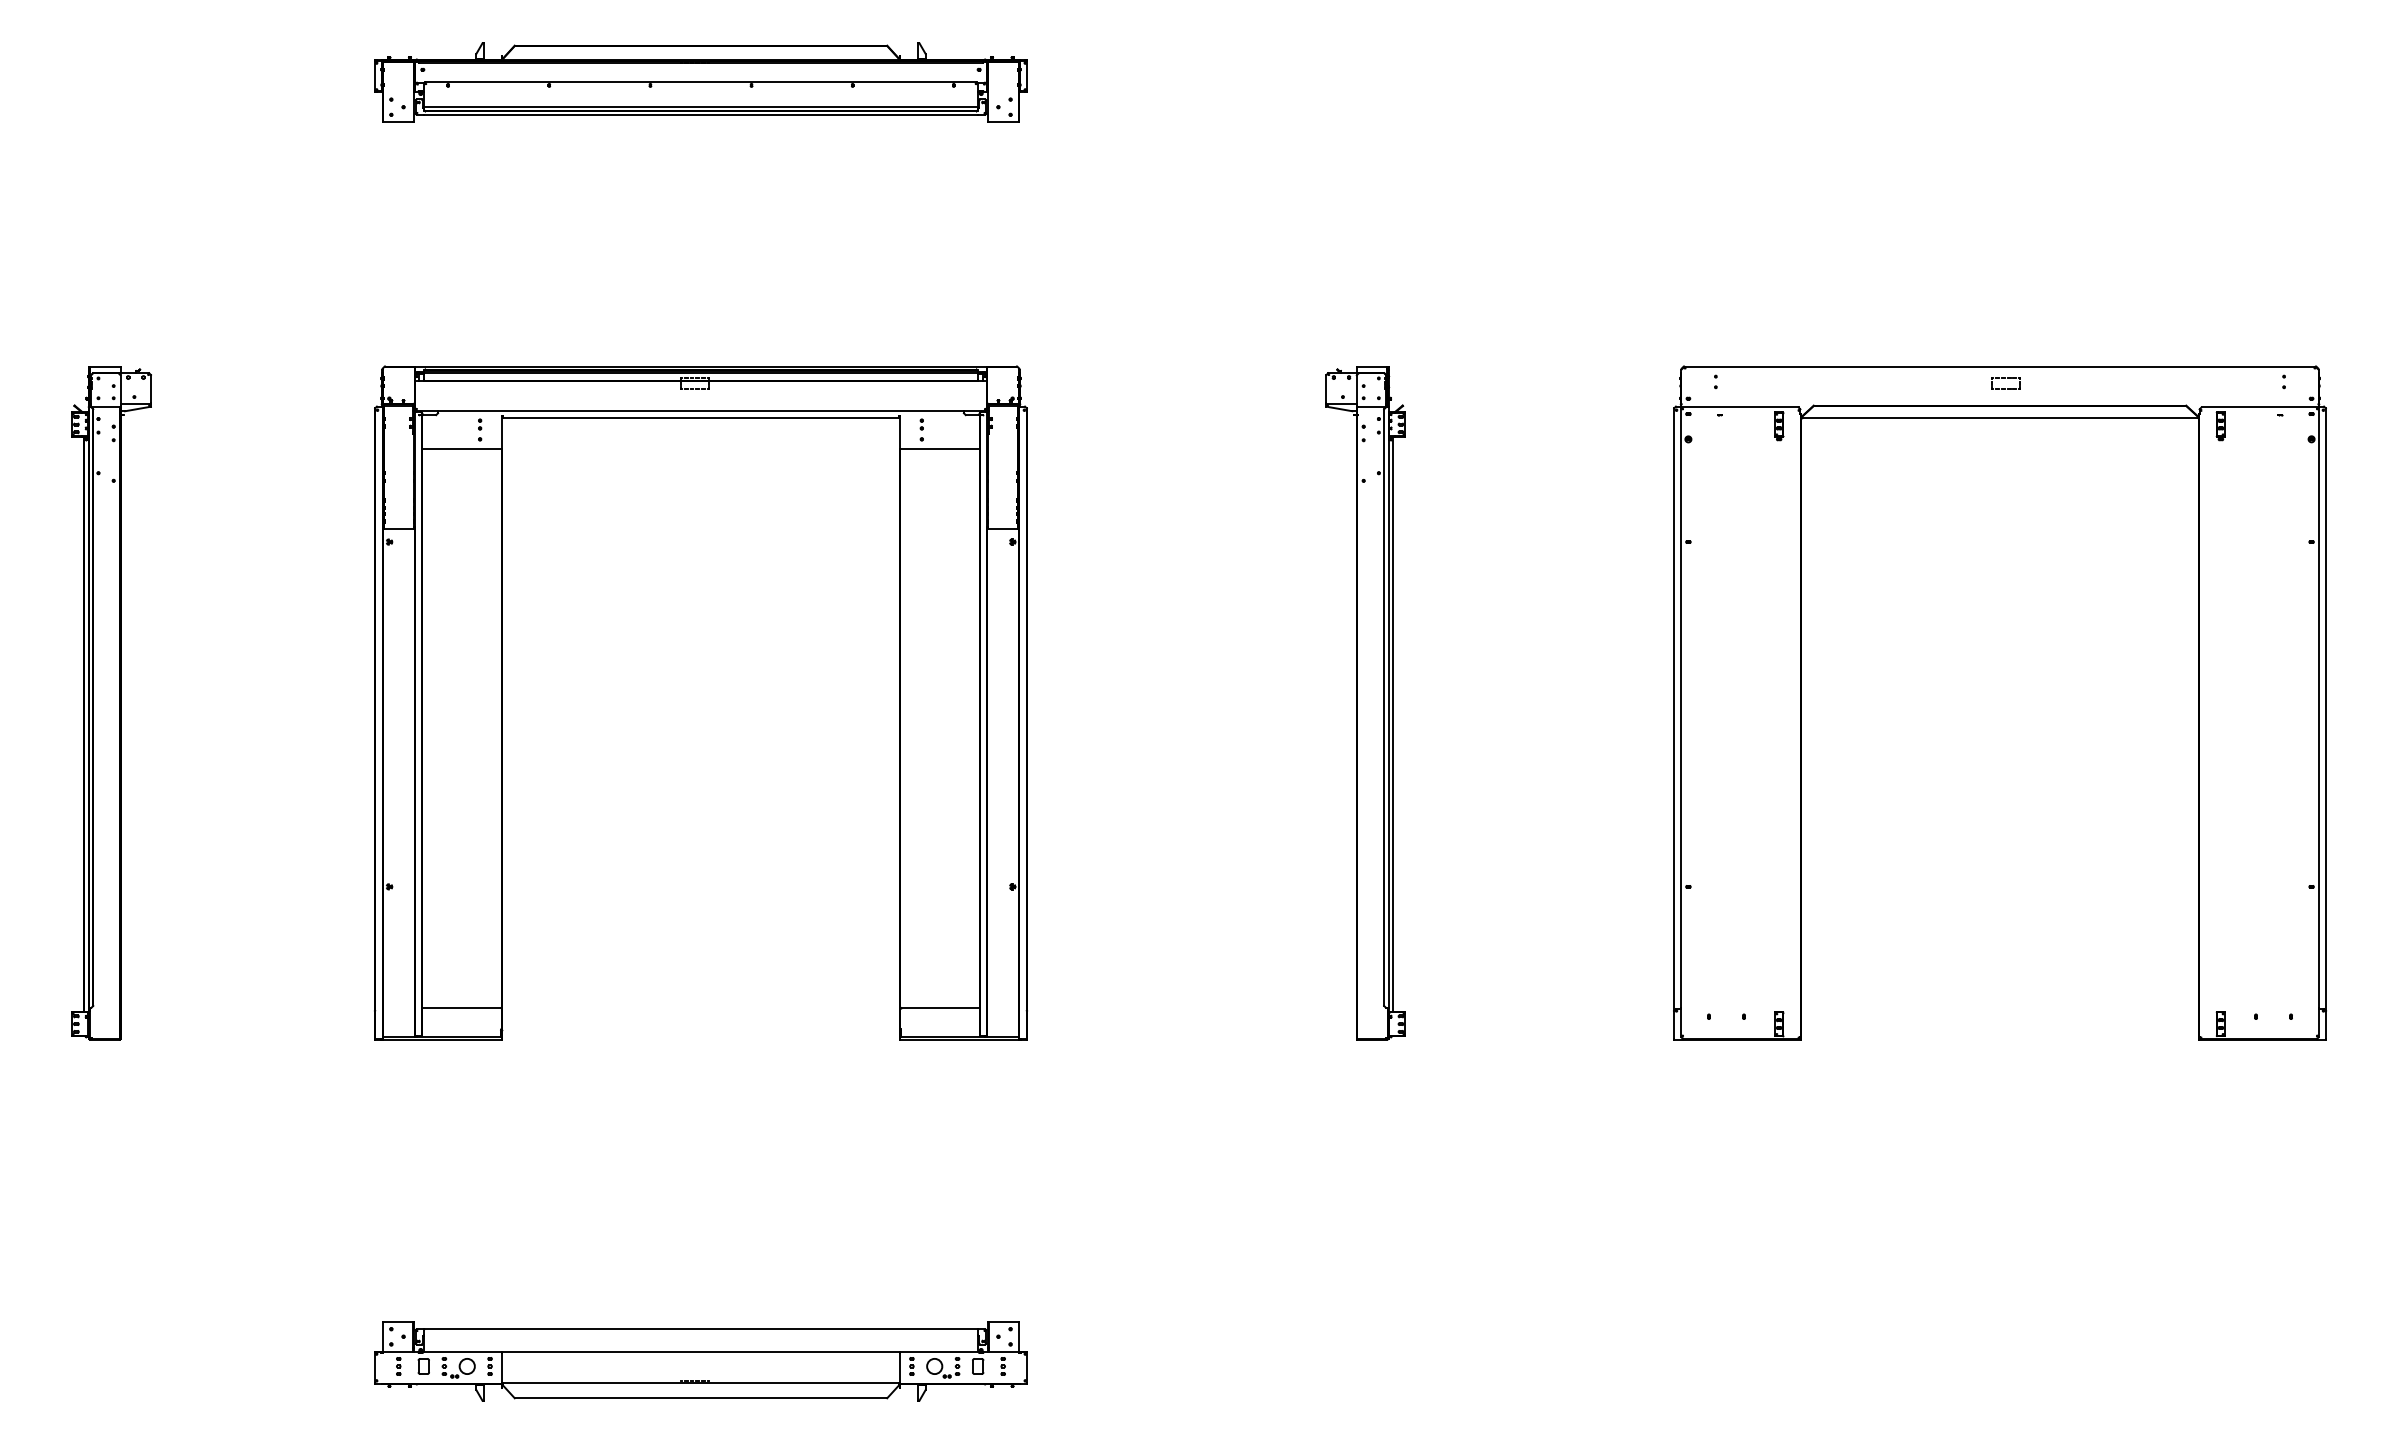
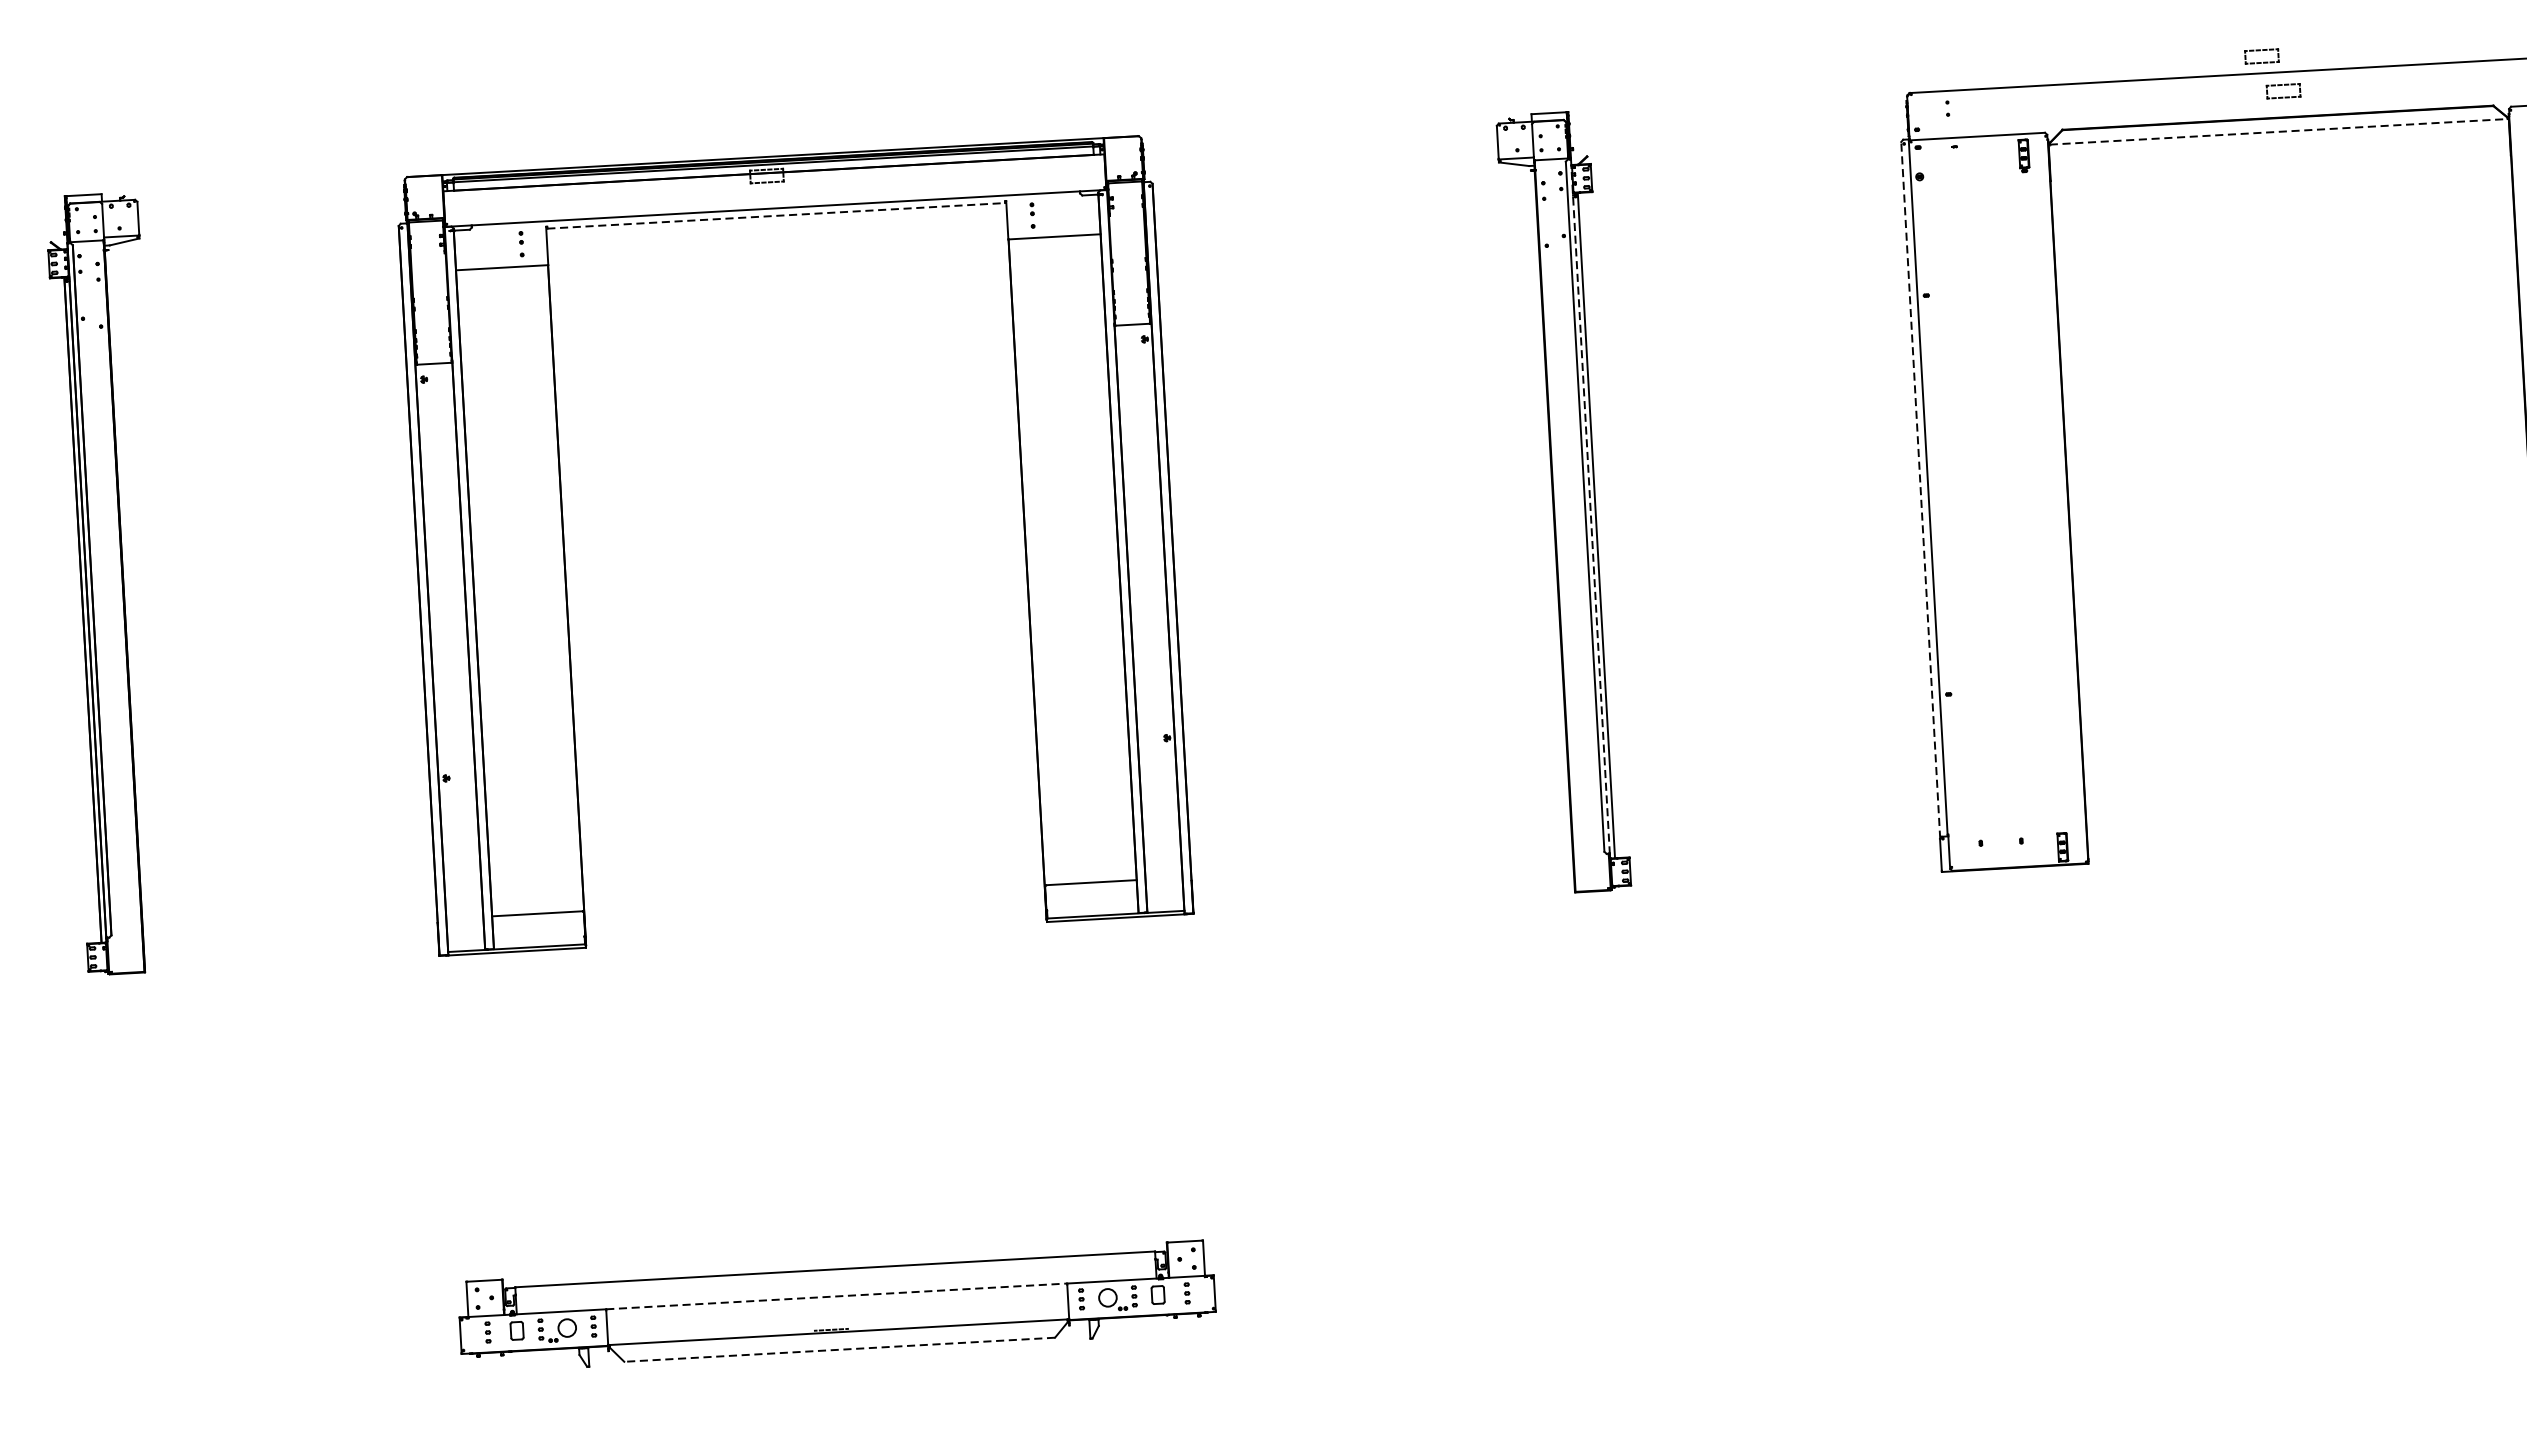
part: (1988, 352) -> (2261, 56), added
line: (701, 417) -> (776, 215), solid -> dashed
line: (2000, 417) -> (2279, 131), solid -> dashed
line: (1388, 708) -> (1590, 507), solid -> dashed
line: (1674, 709) -> (1921, 490), solid -> dashed
line: (701, 1352) -> (837, 1296), solid -> dashed
line: (700, 1398) -> (839, 1350), solid -> dashed

